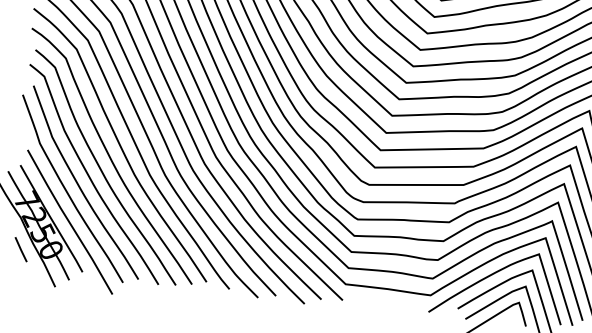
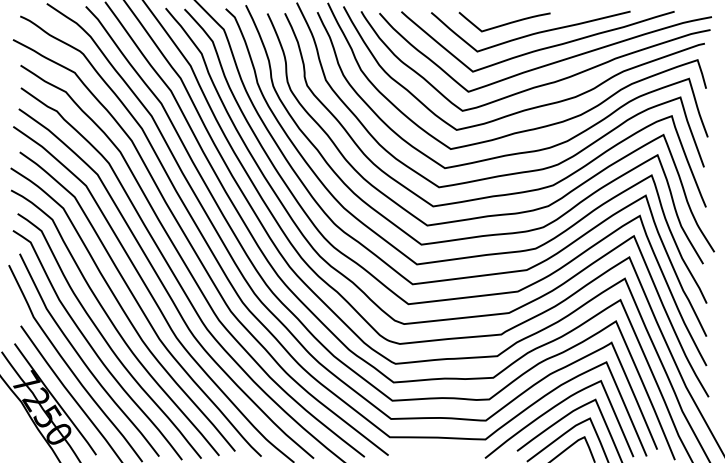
line: (21, 248) -> (25, 436), removed

